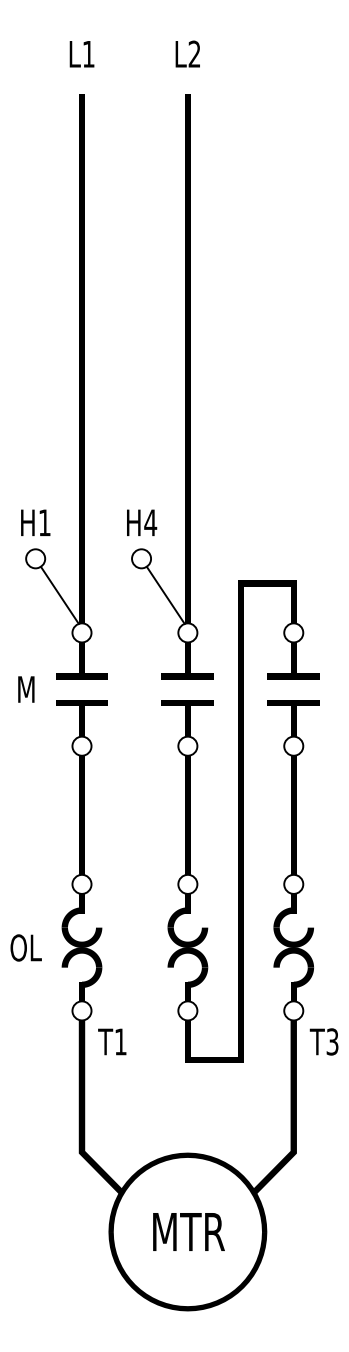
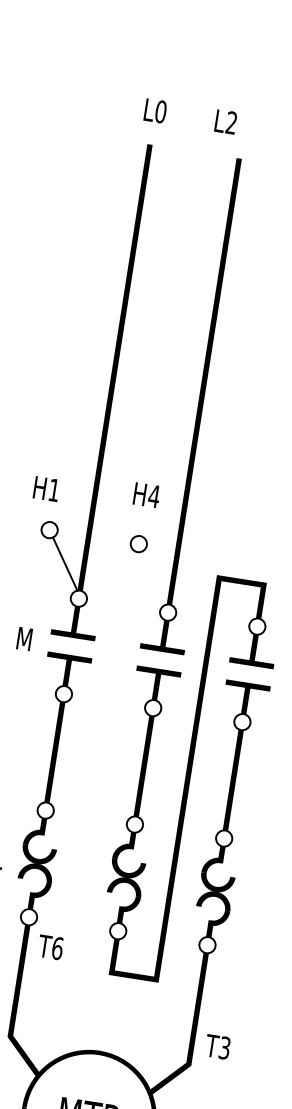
text: (88, 53) -> (160, 111), L1 -> L0
text: (187, 53) -> (225, 121), moved
text: (35, 522) -> (46, 488), moved
text: (142, 522) -> (147, 495), moved
line: (165, 594) -> (154, 577), removed
text: (120, 1041) -> (57, 948), T1 -> T6
text: (323, 1041) -> (217, 1046), moved

